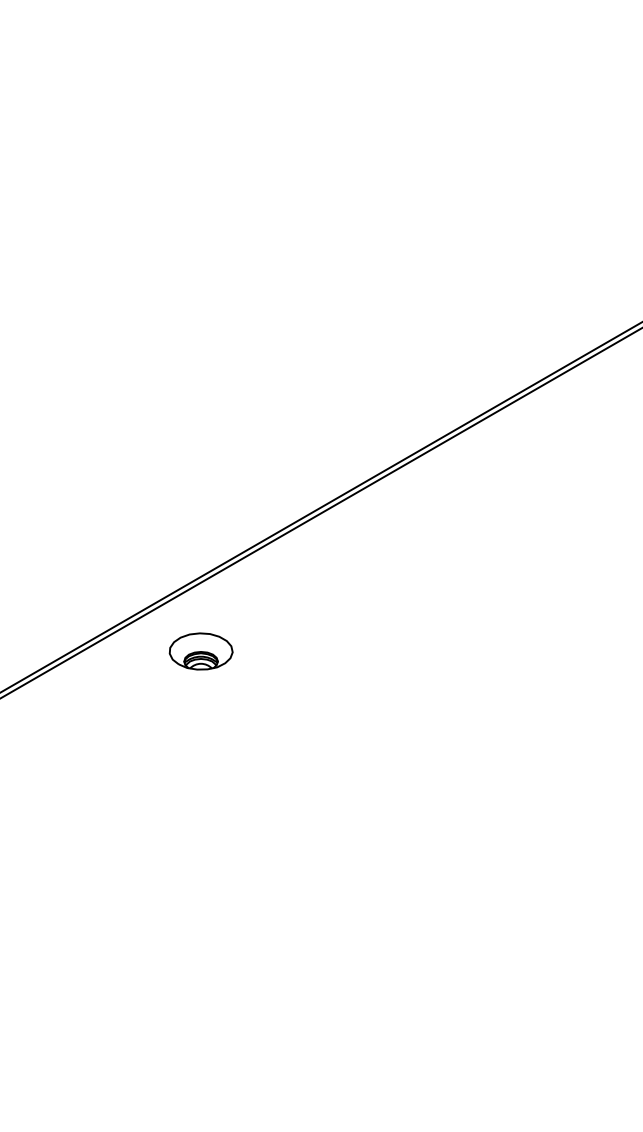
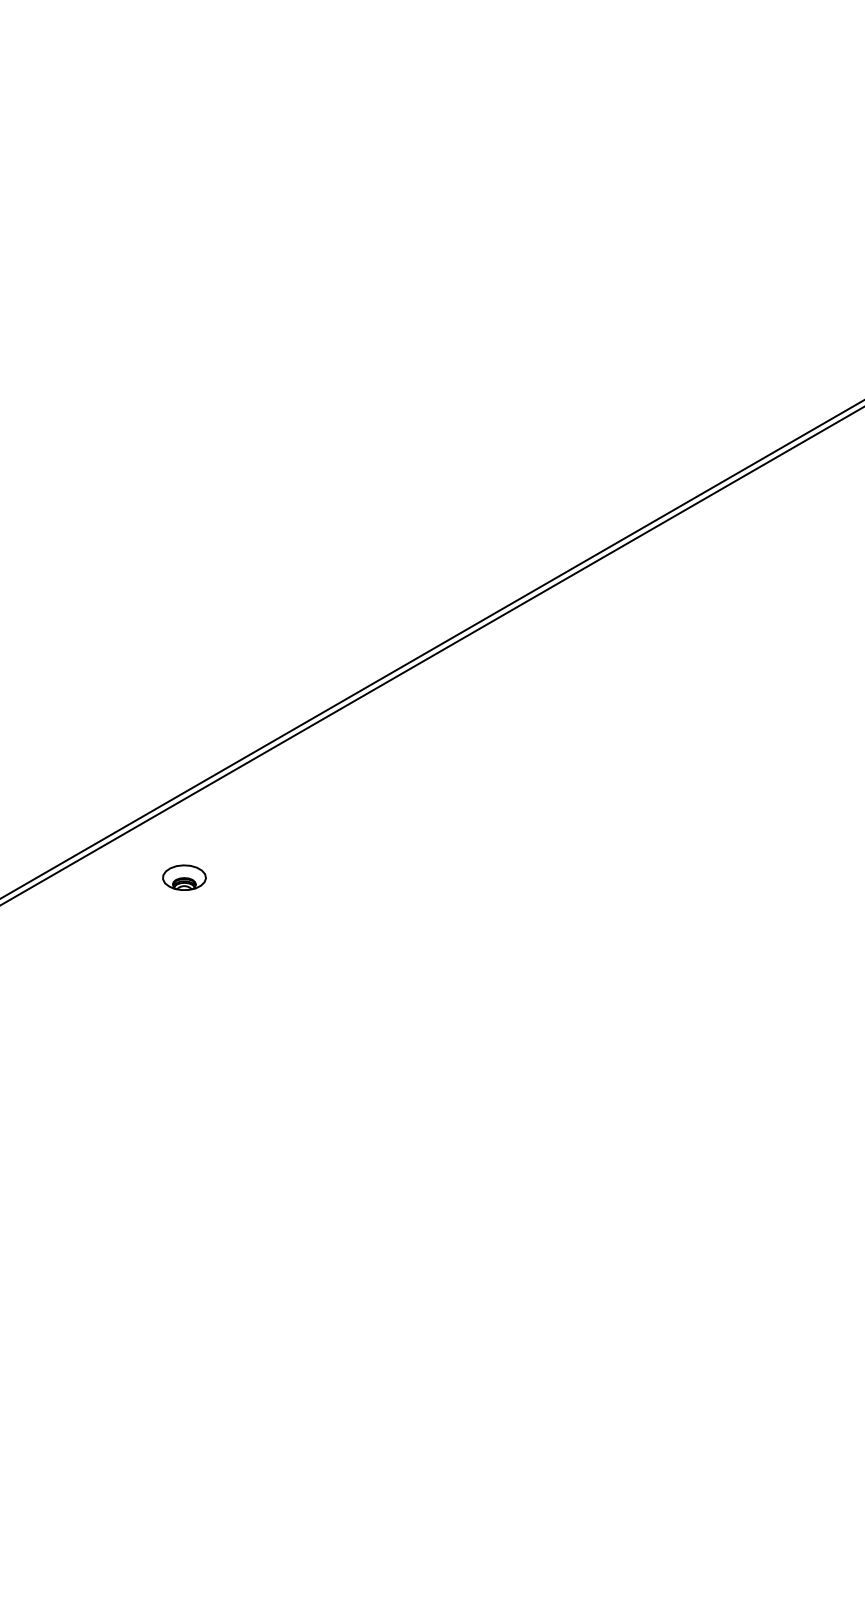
part: (201, 651) -> (184, 877), size x0.6

